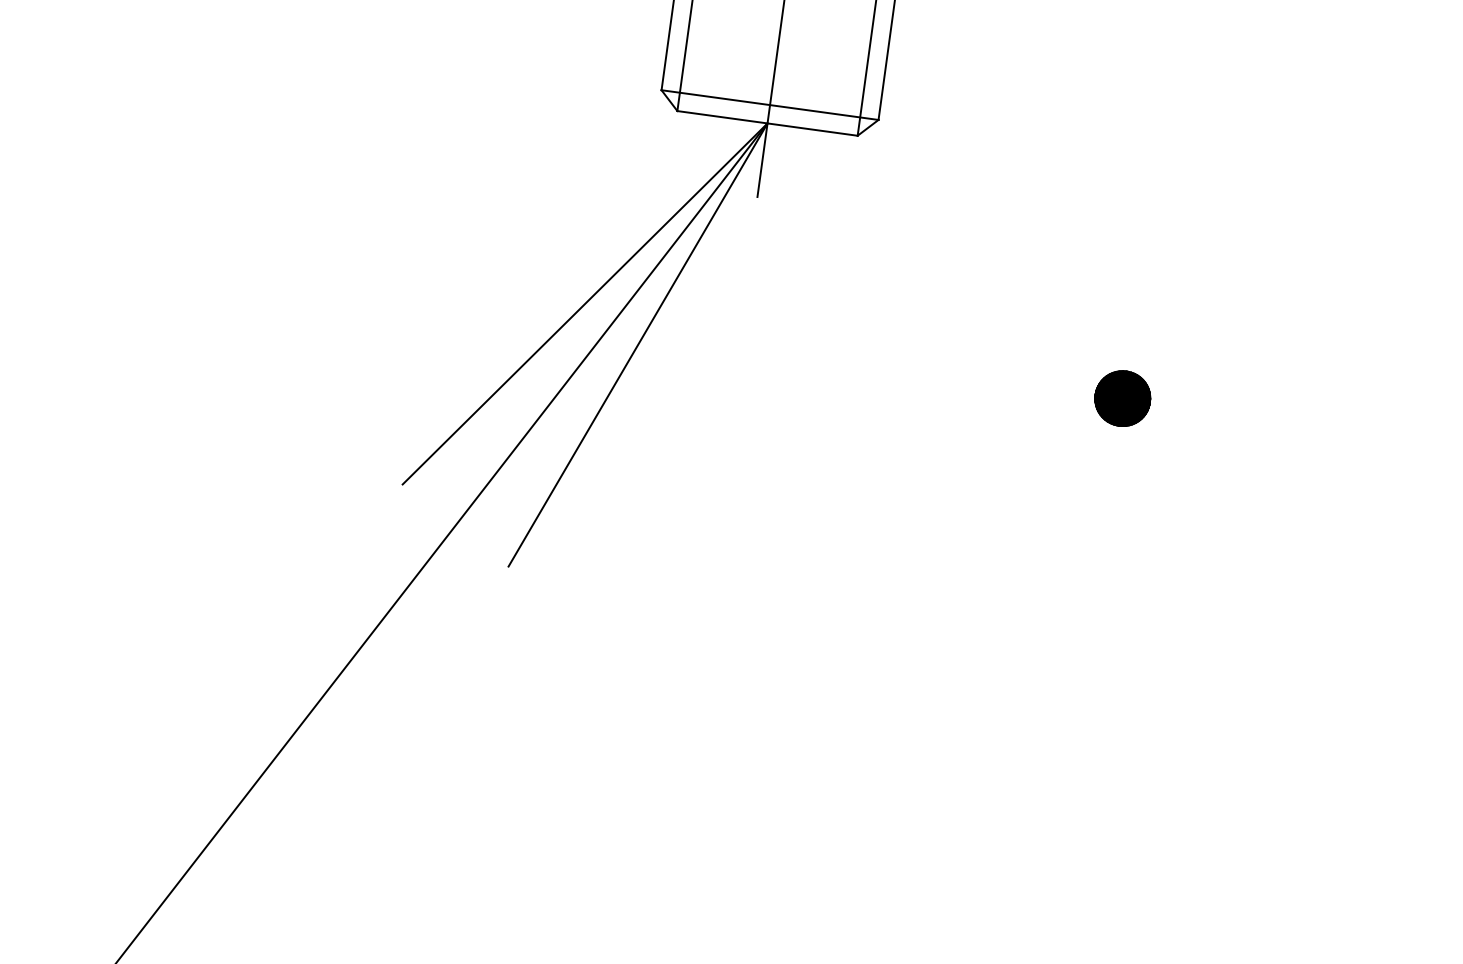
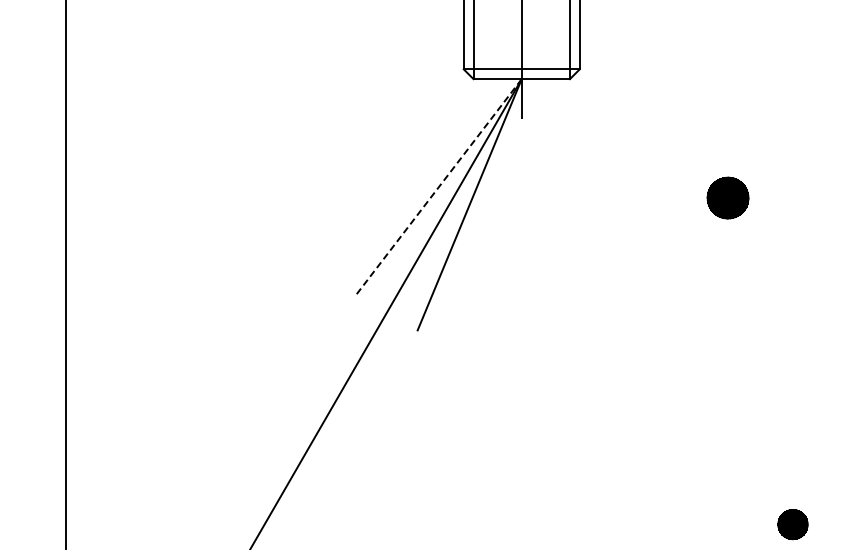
line: (584, 304) -> (438, 187), solid -> dashed
part: (1121, 397) -> (727, 197), size x1.4

